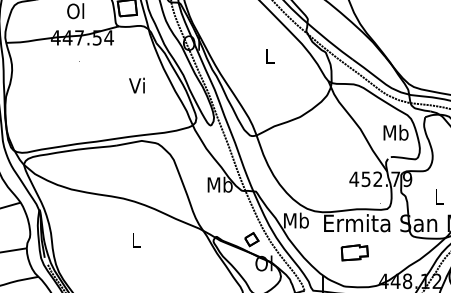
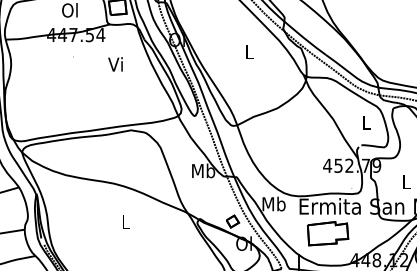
text: (136, 85) -> (115, 64), moved
text: (395, 132) -> (365, 122), Mb -> L
part: (354, 252) -> (327, 233), size x1.67

